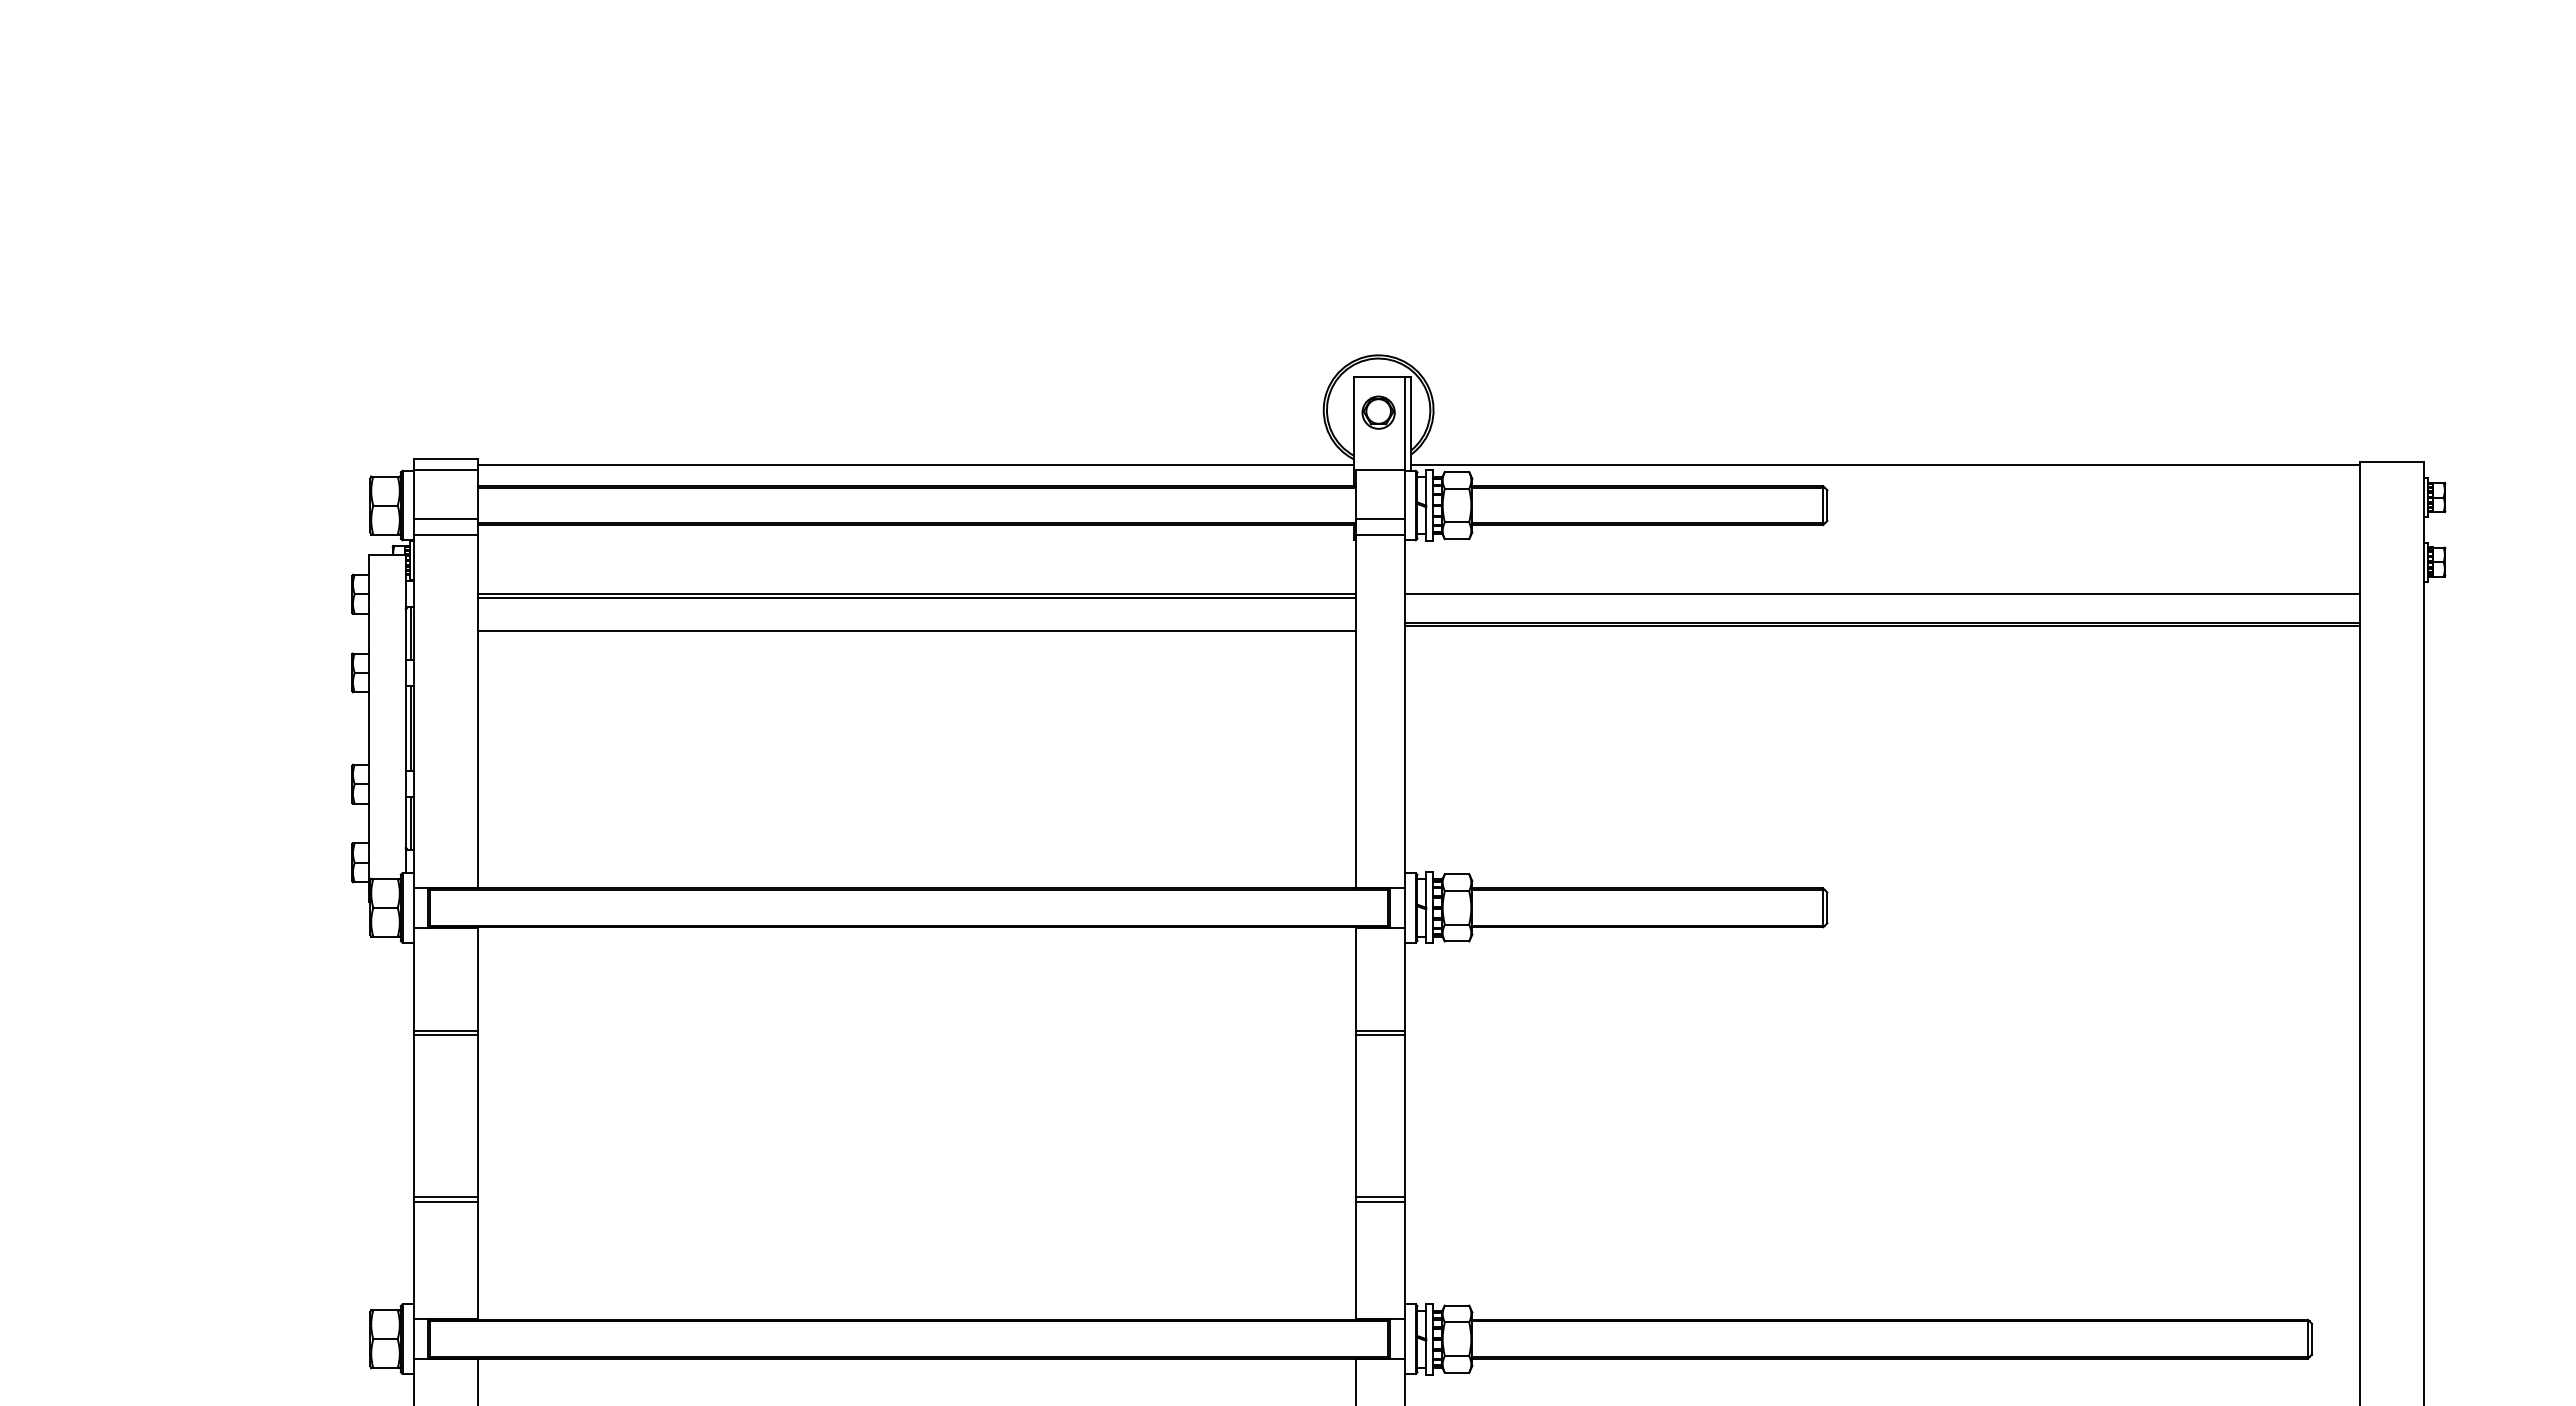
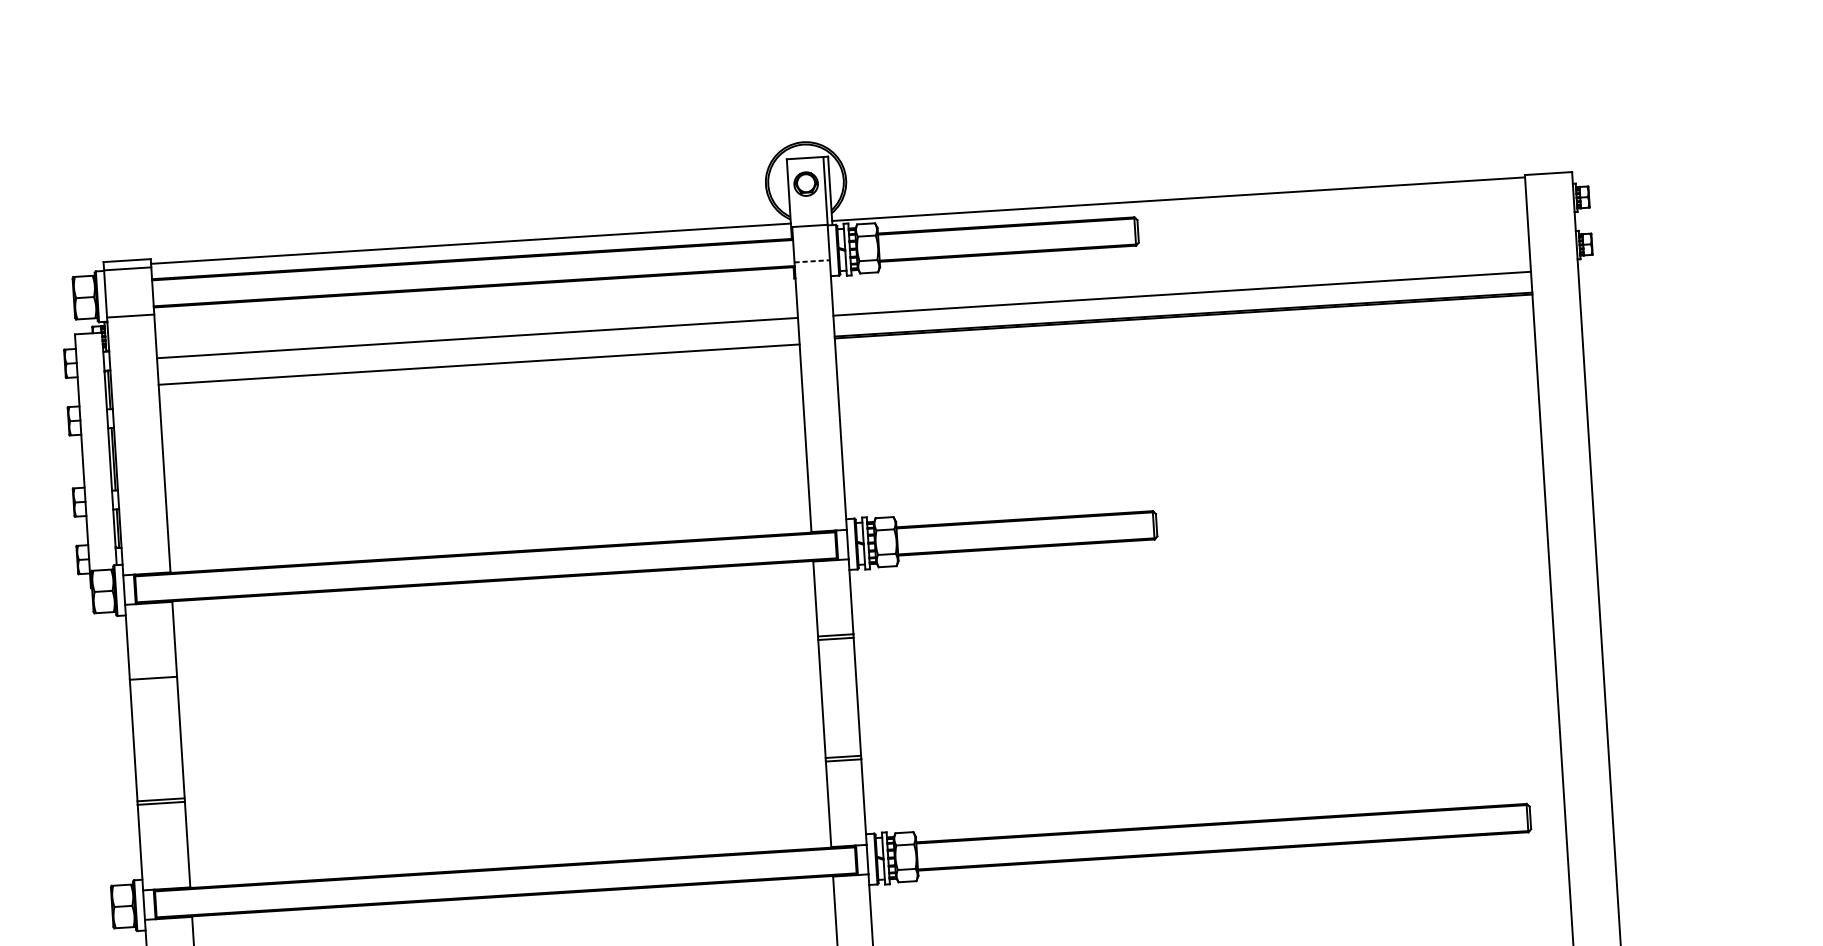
line: (445, 518) -> (129, 304), removed
line: (1380, 518) -> (812, 261), solid -> dashed
line: (1380, 534) -> (813, 272), removed
line: (917, 598) -> (477, 341), removed
line: (445, 1035) -> (153, 681), removed

